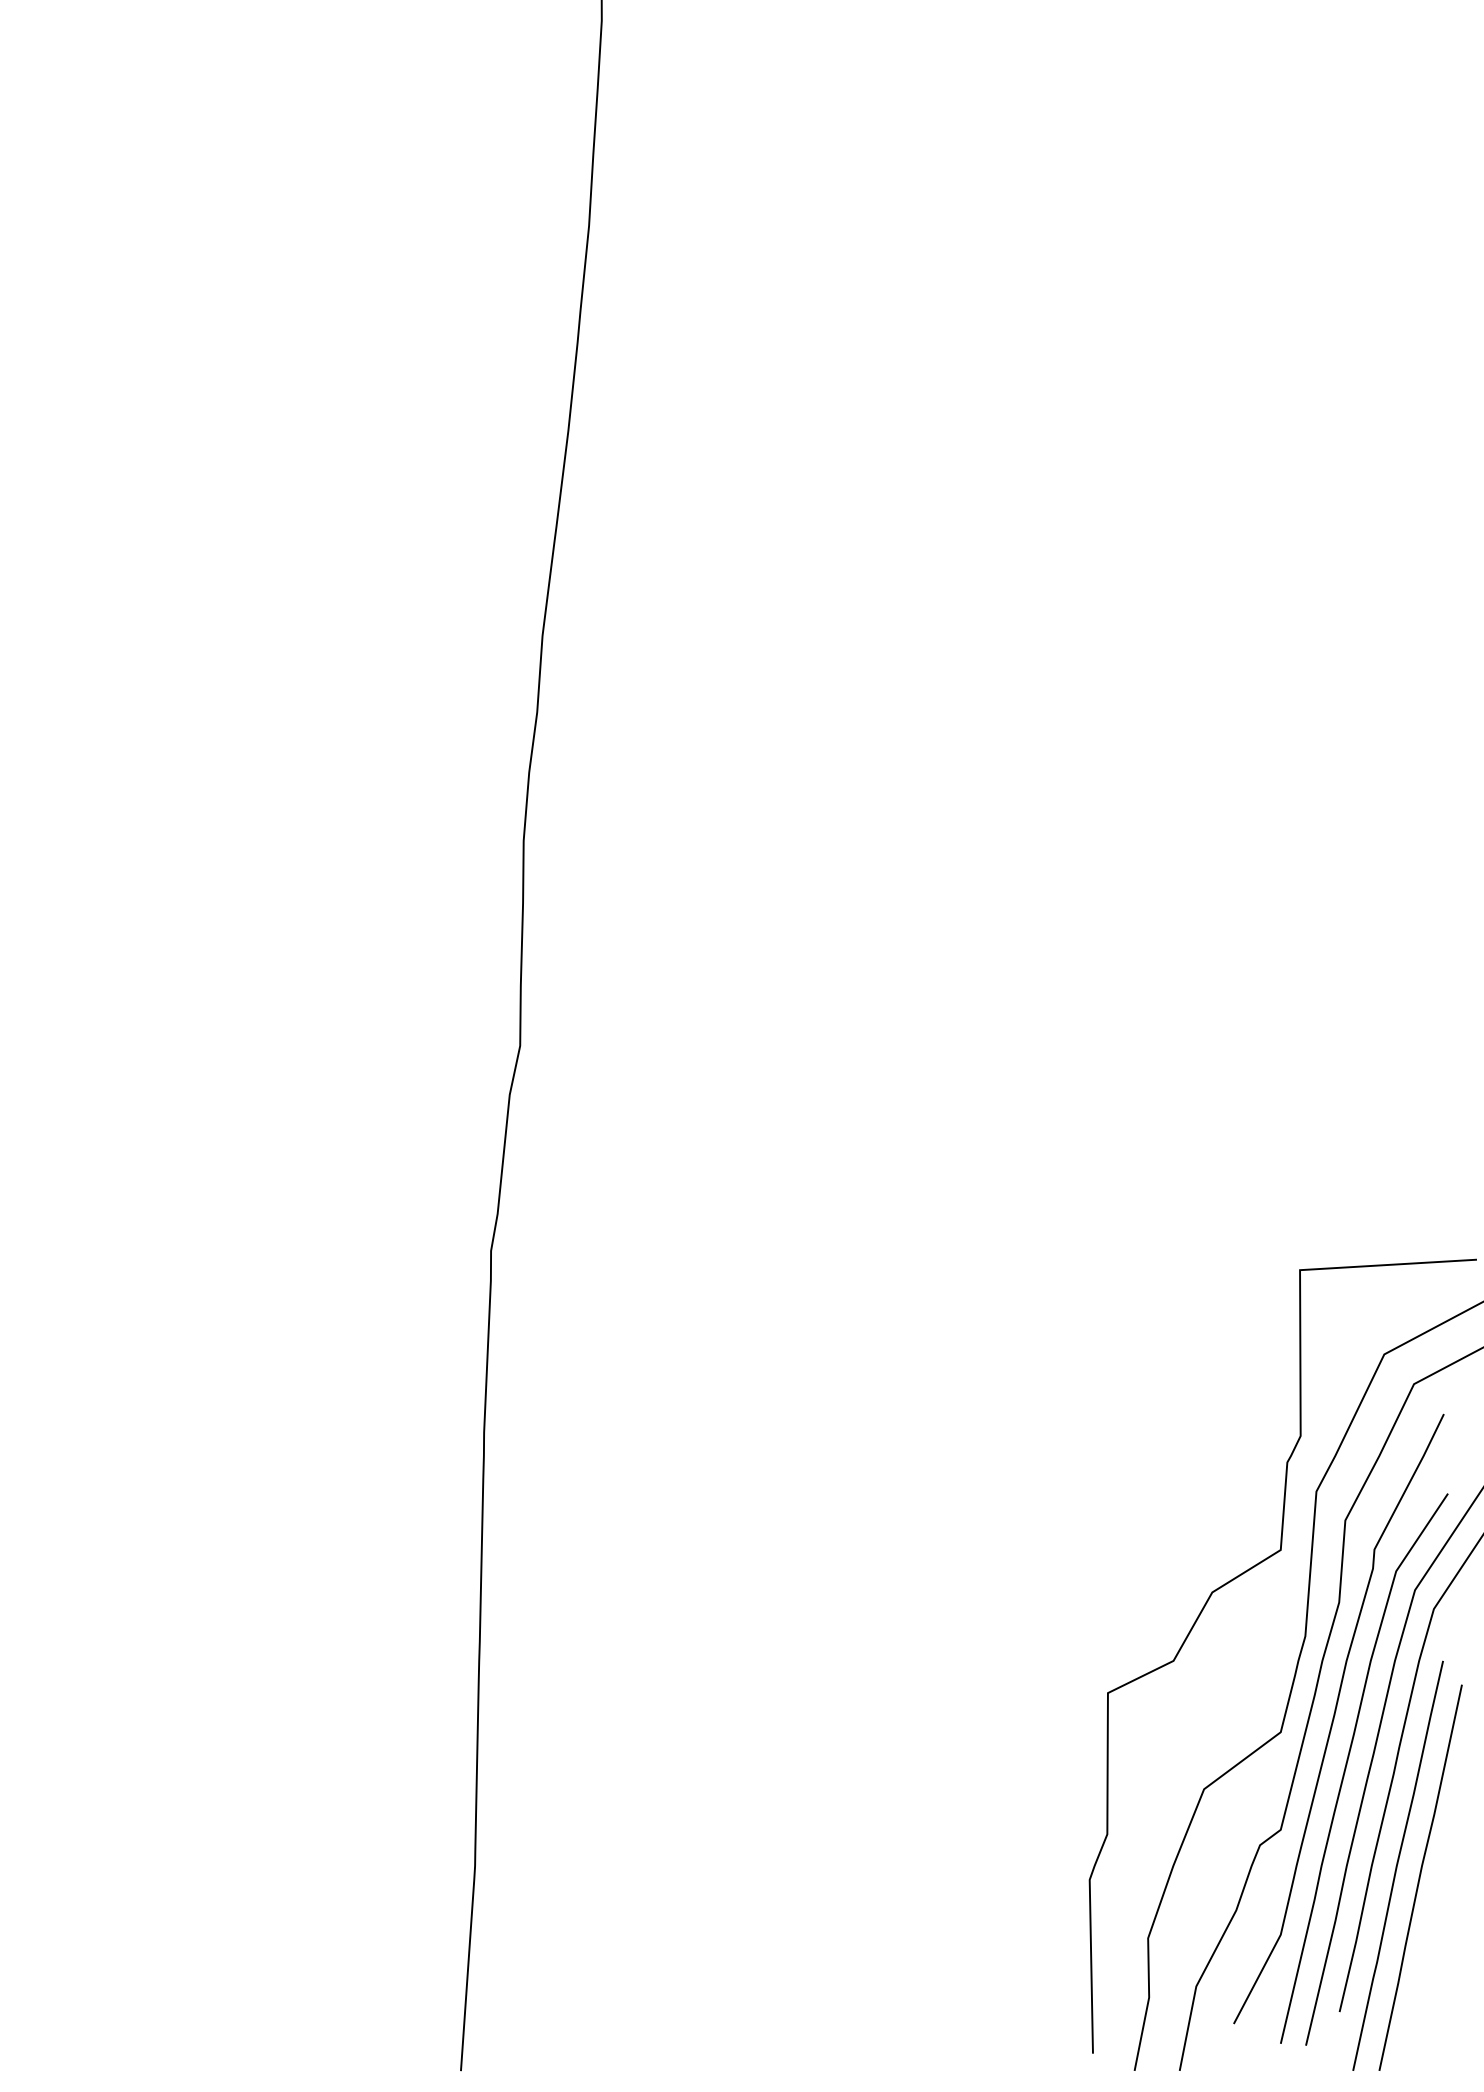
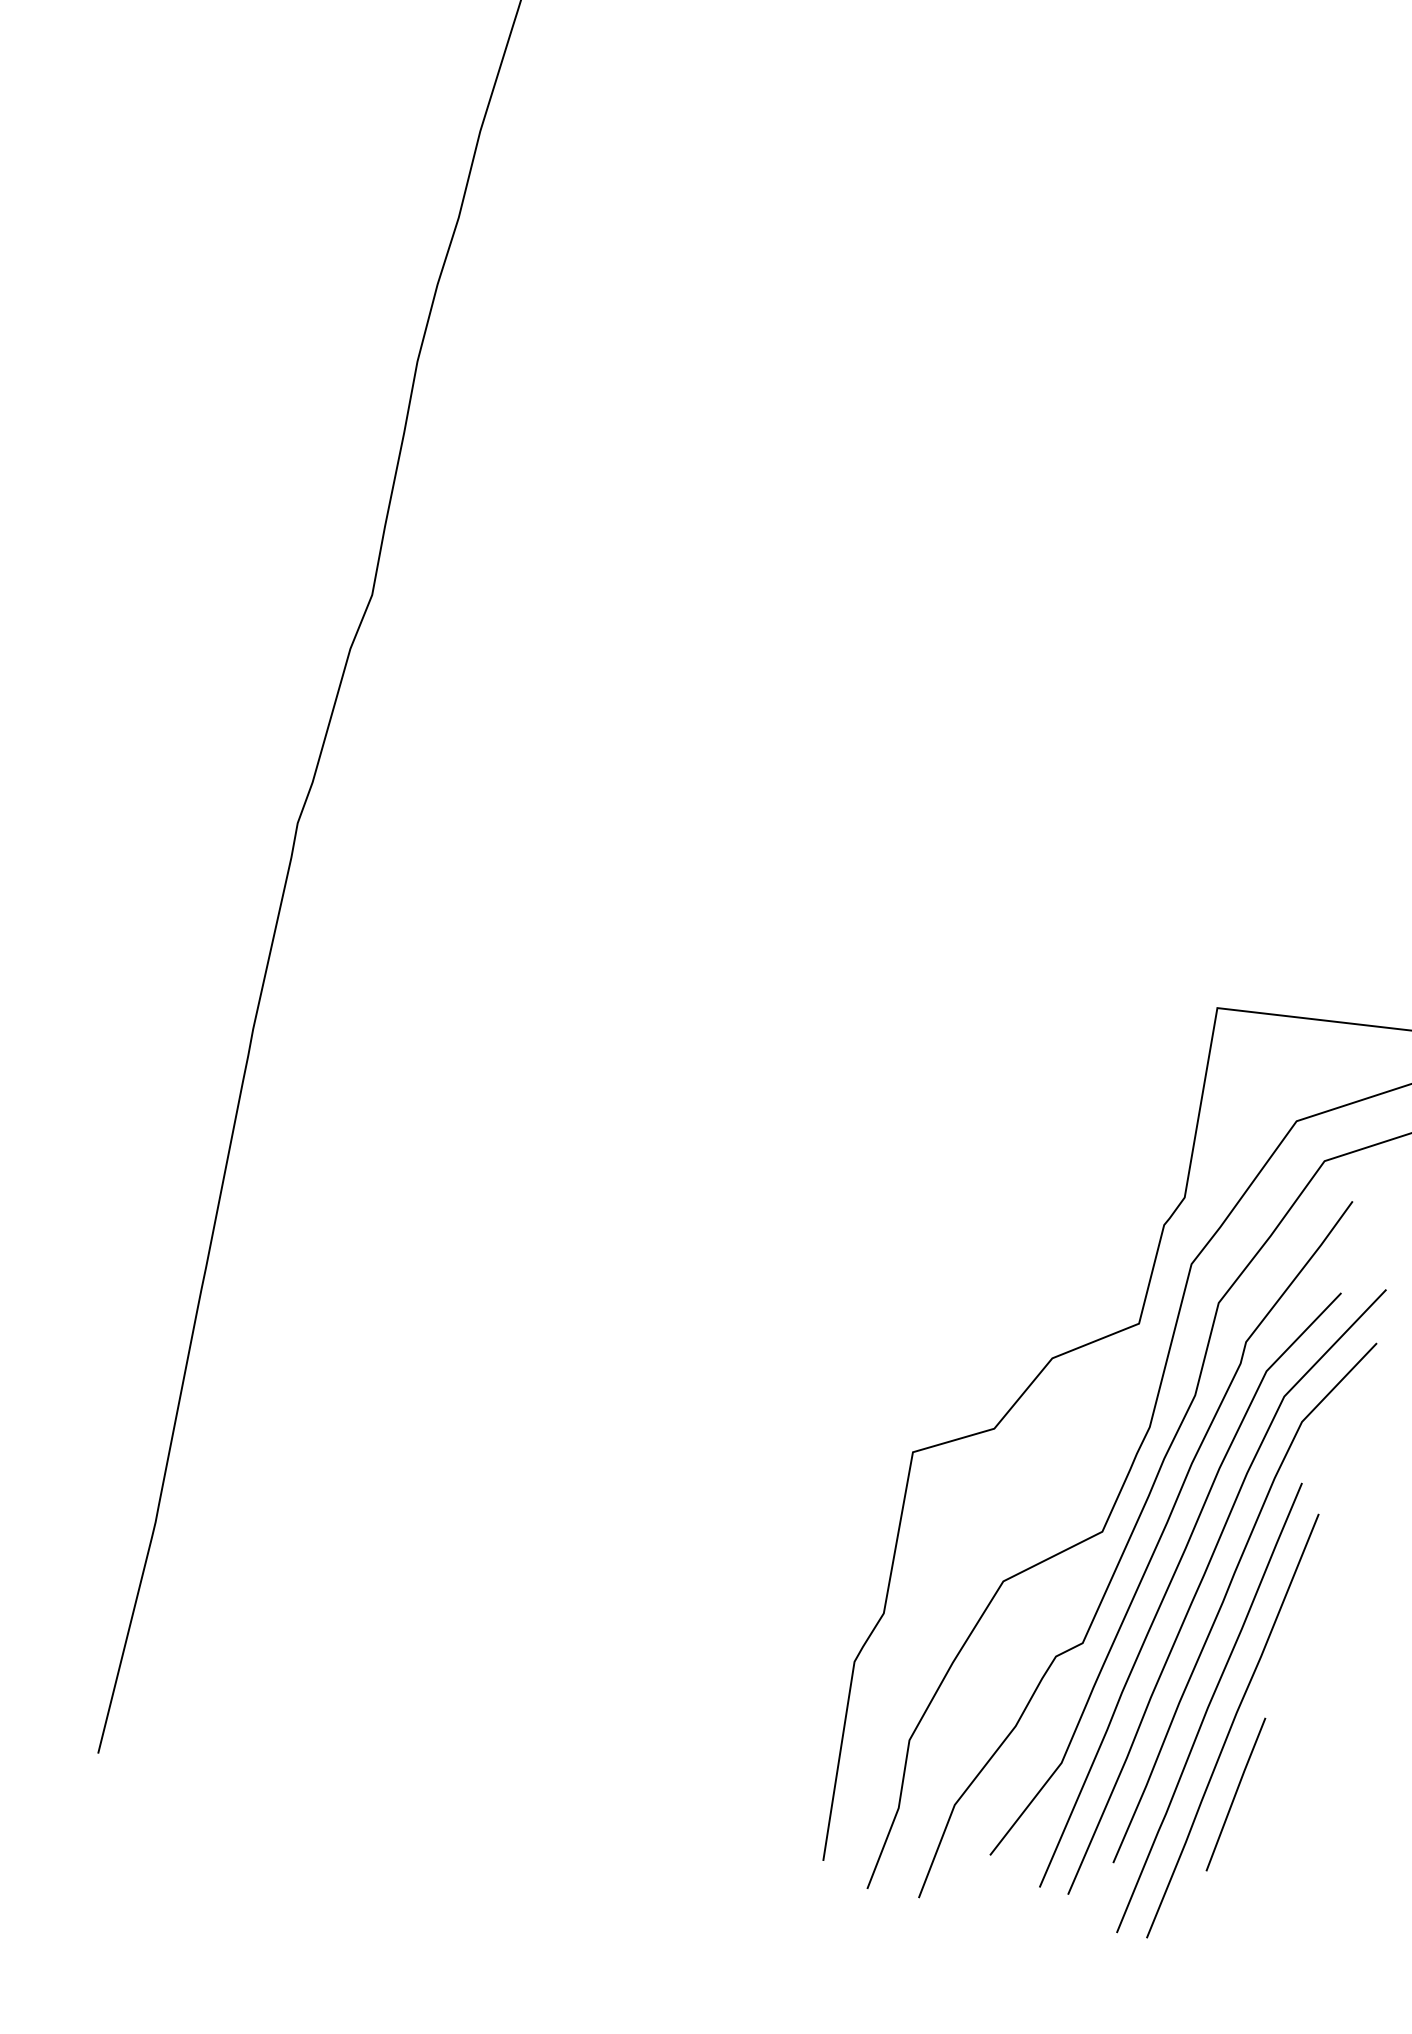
line: (1433, 1935) -> (1235, 1794), added

